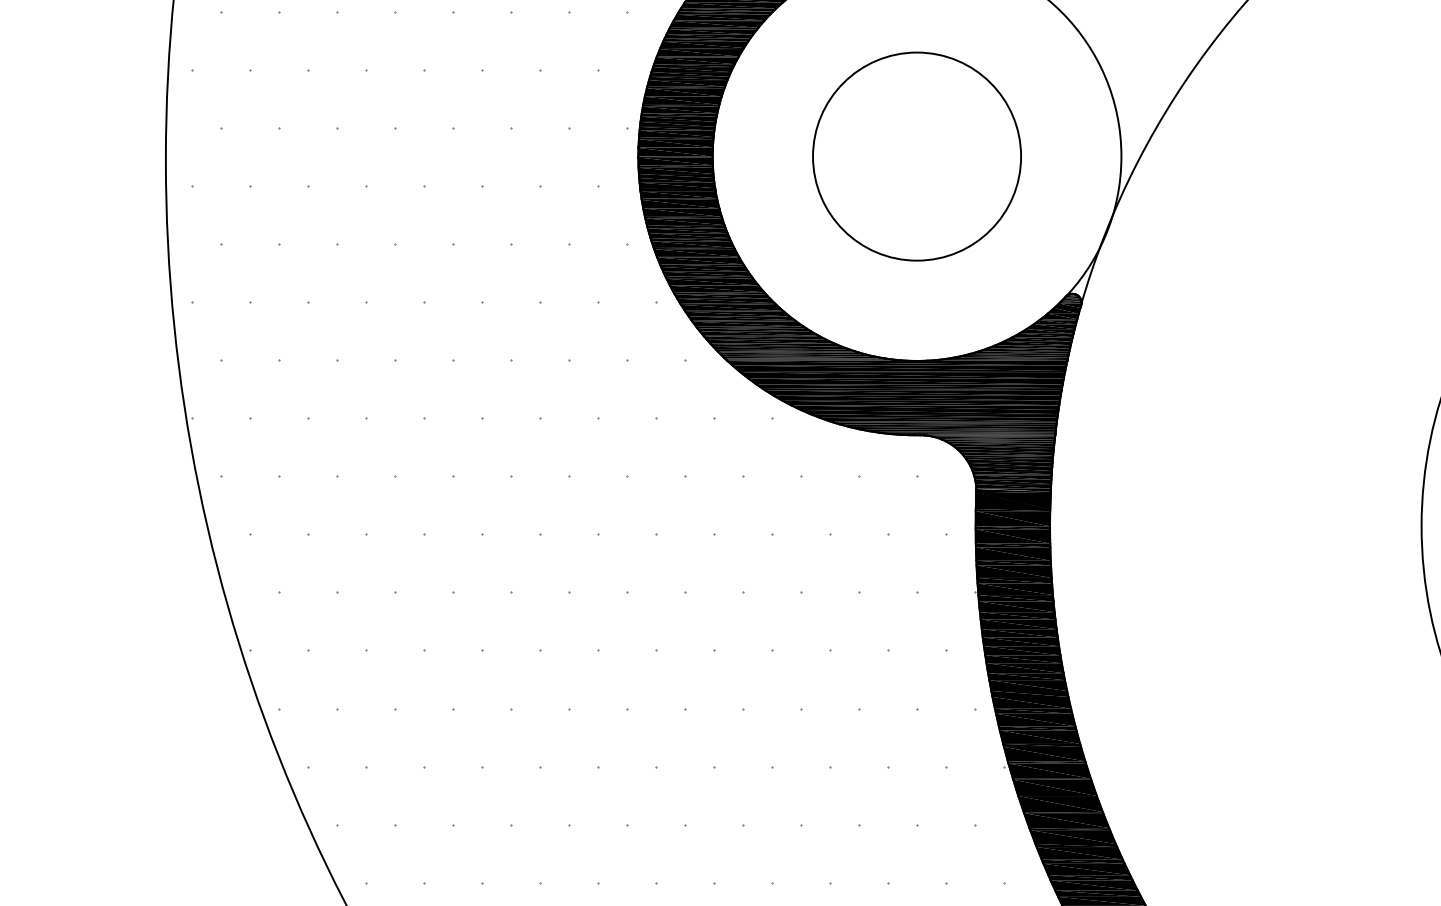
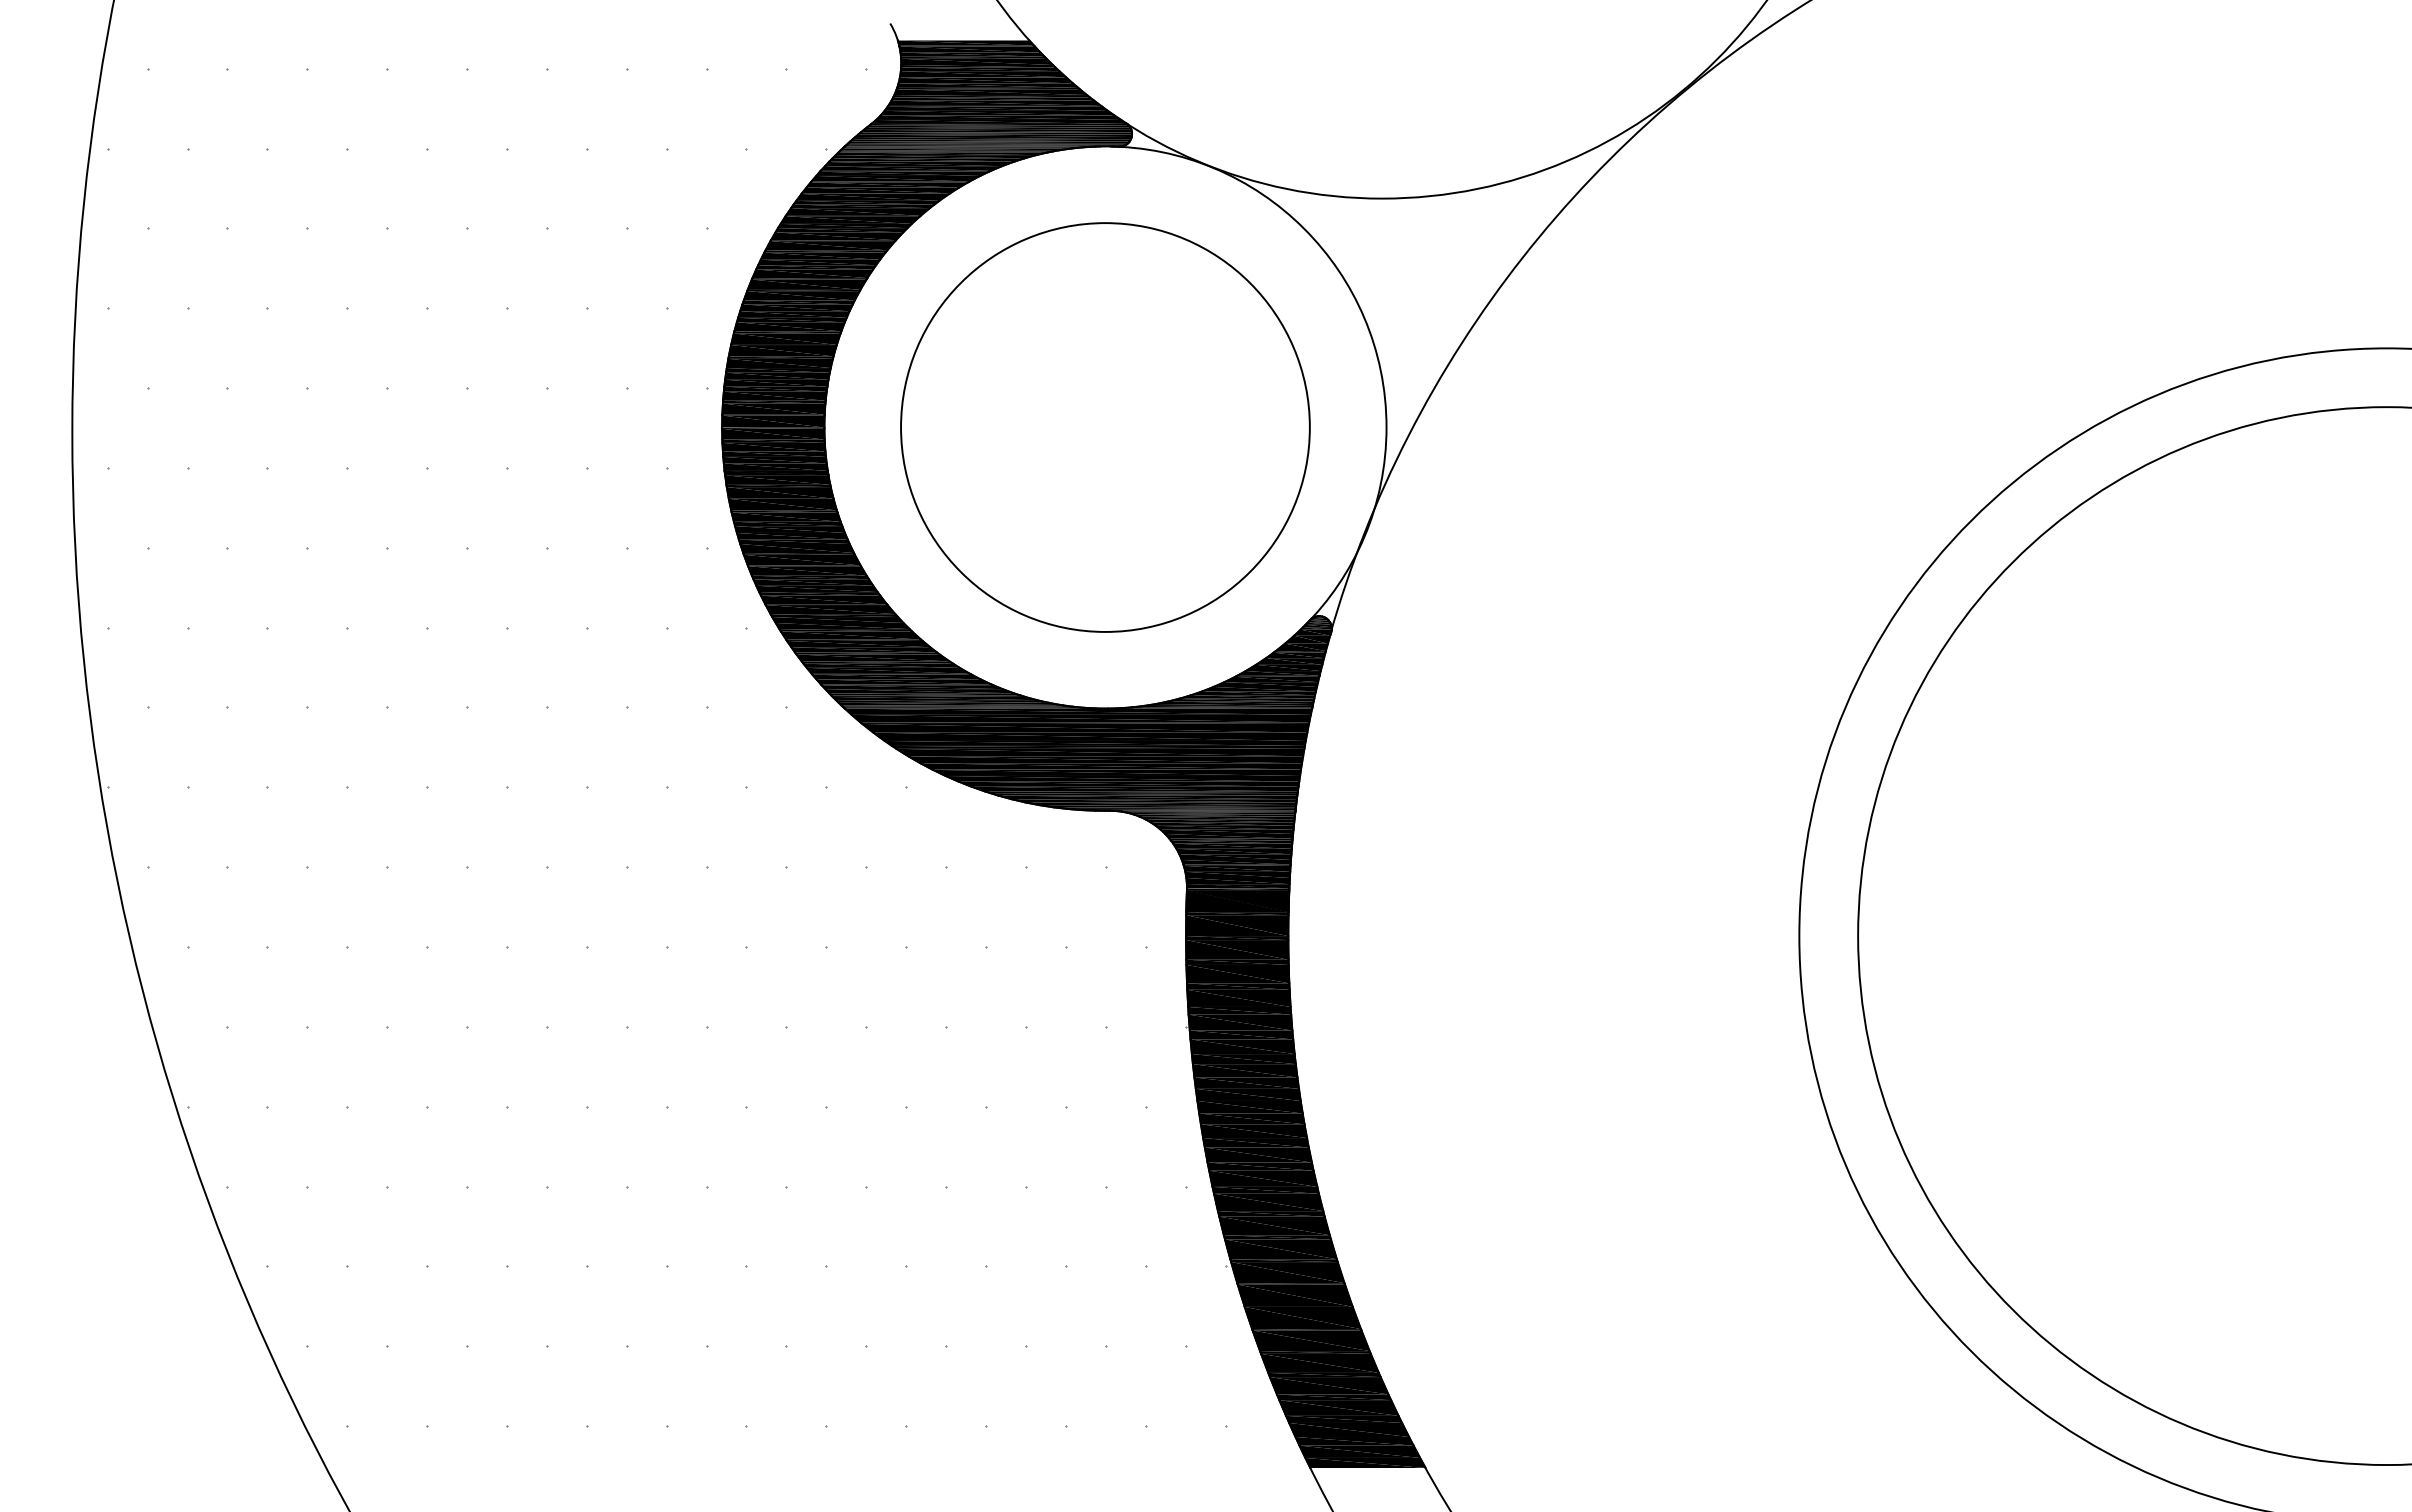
circle: (917, 156) -> (1105, 427), size x1.43

